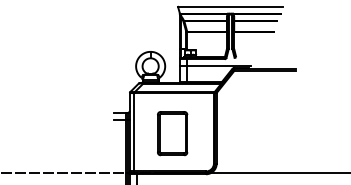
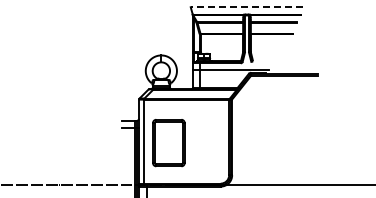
line: (230, 7) -> (246, 7), solid -> dashed
part: (172, 134) -> (168, 143), moved

